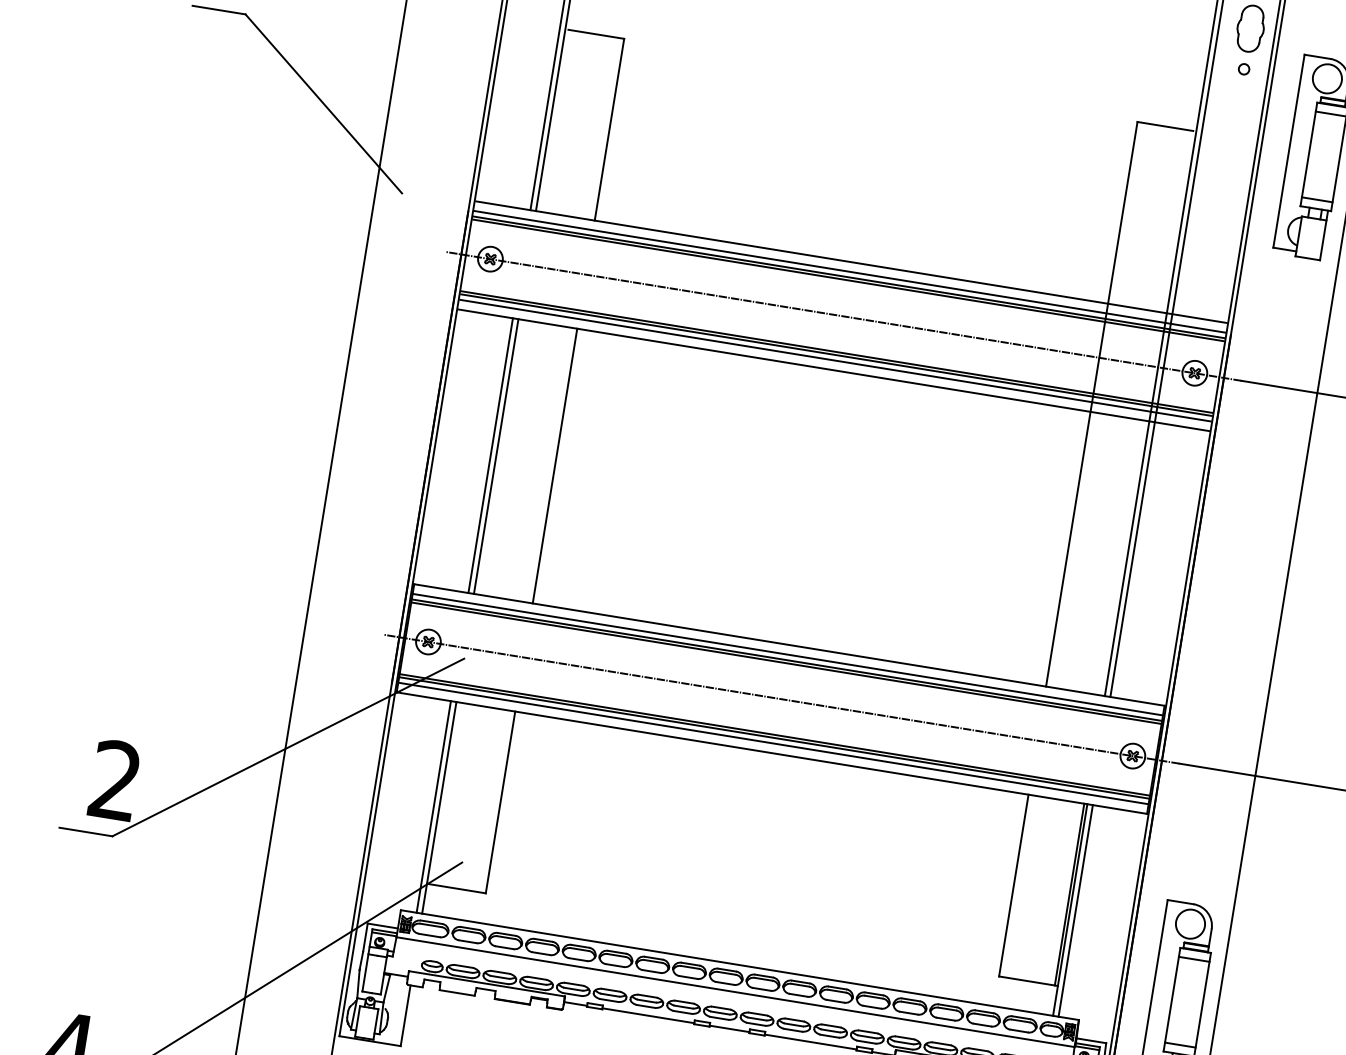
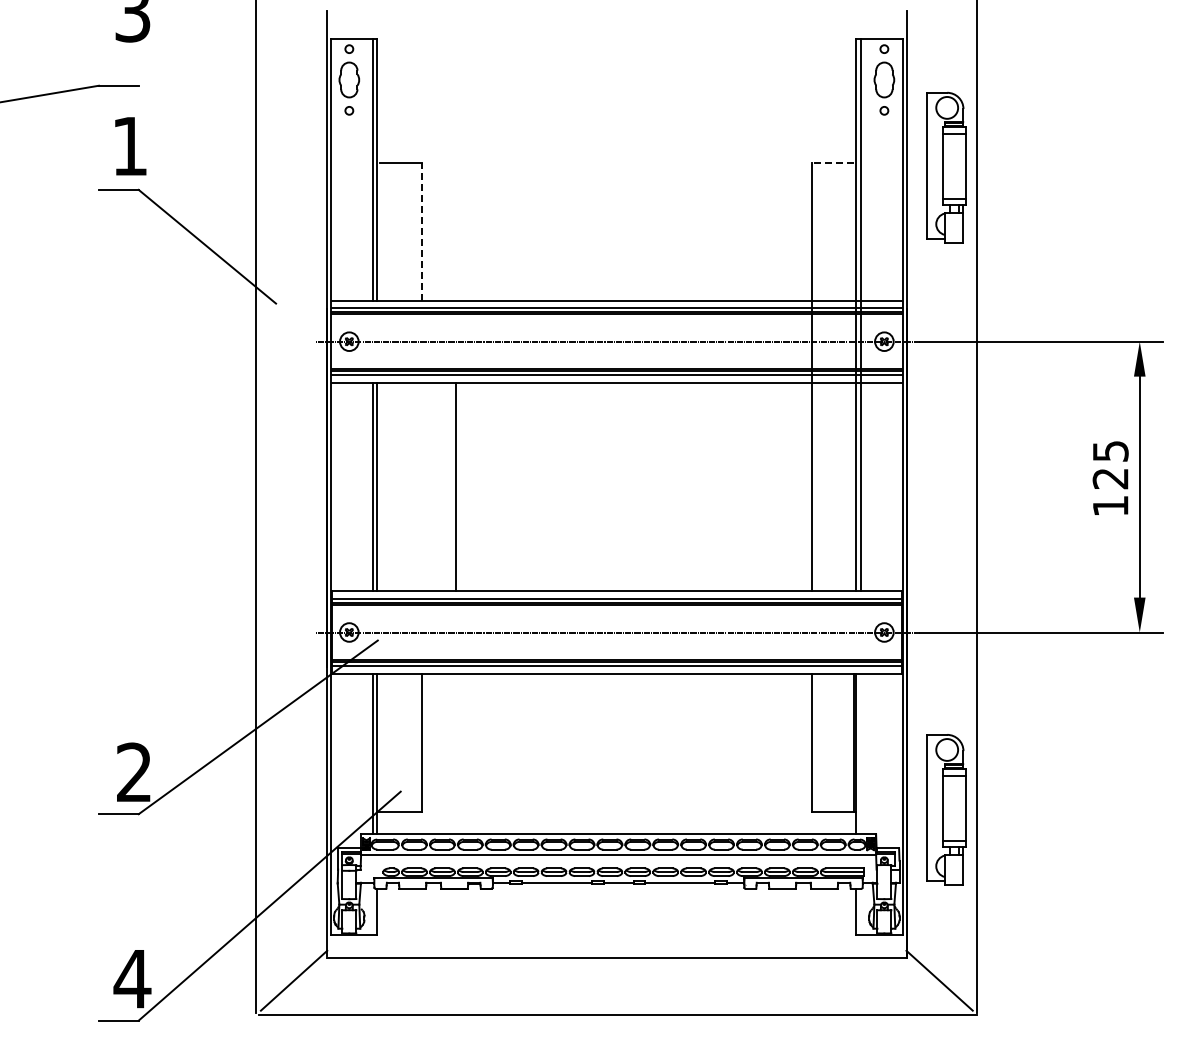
line: (1164, 126) -> (832, 162), solid -> dashed
line: (608, 129) -> (421, 231), solid -> dashed
line: (554, 465) -> (455, 486), moved
line: (1075, 910) -> (860, 753), removed

